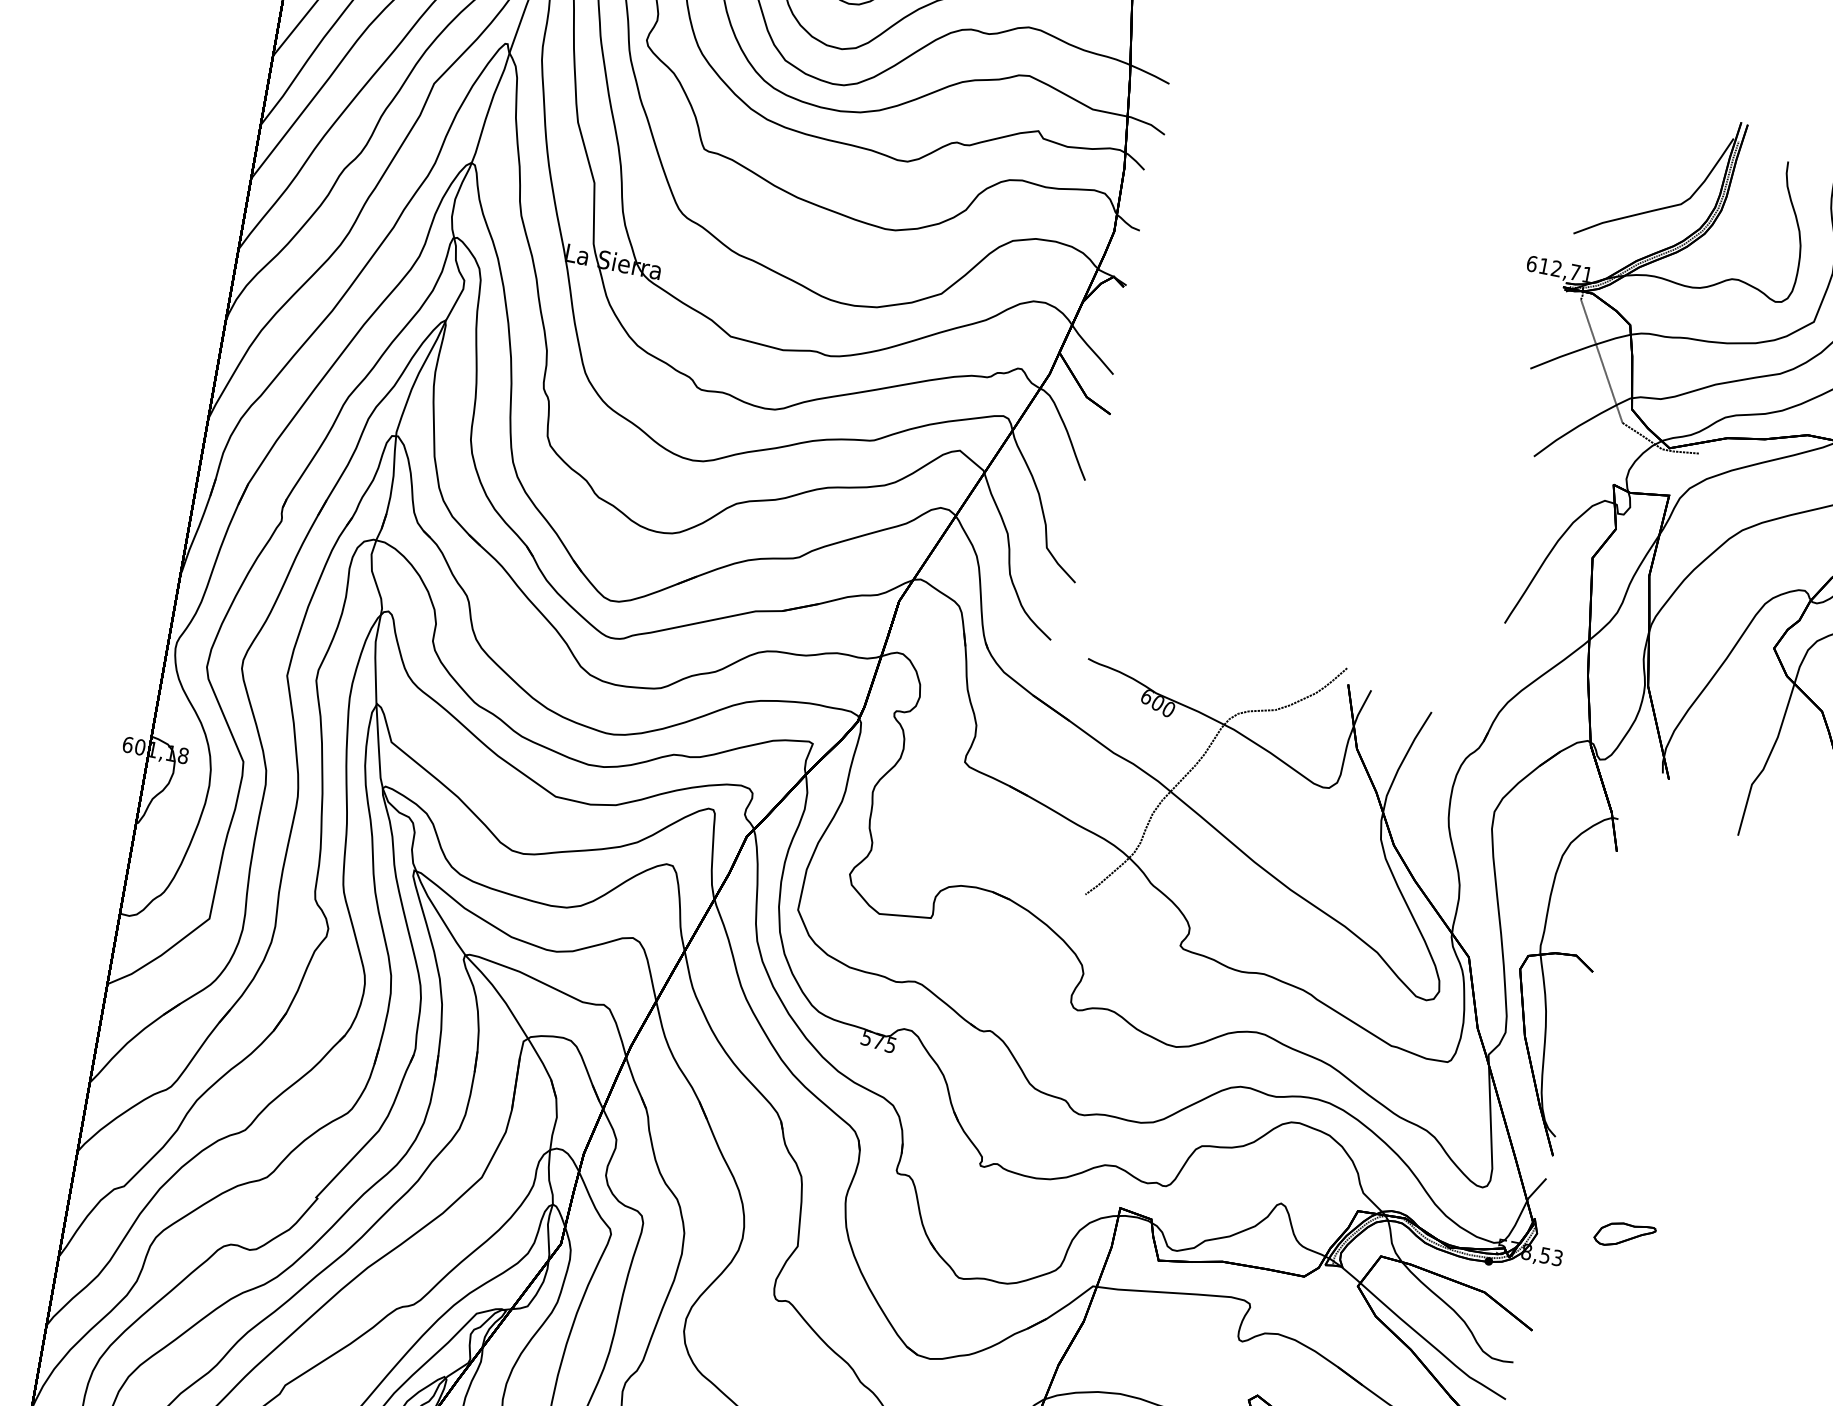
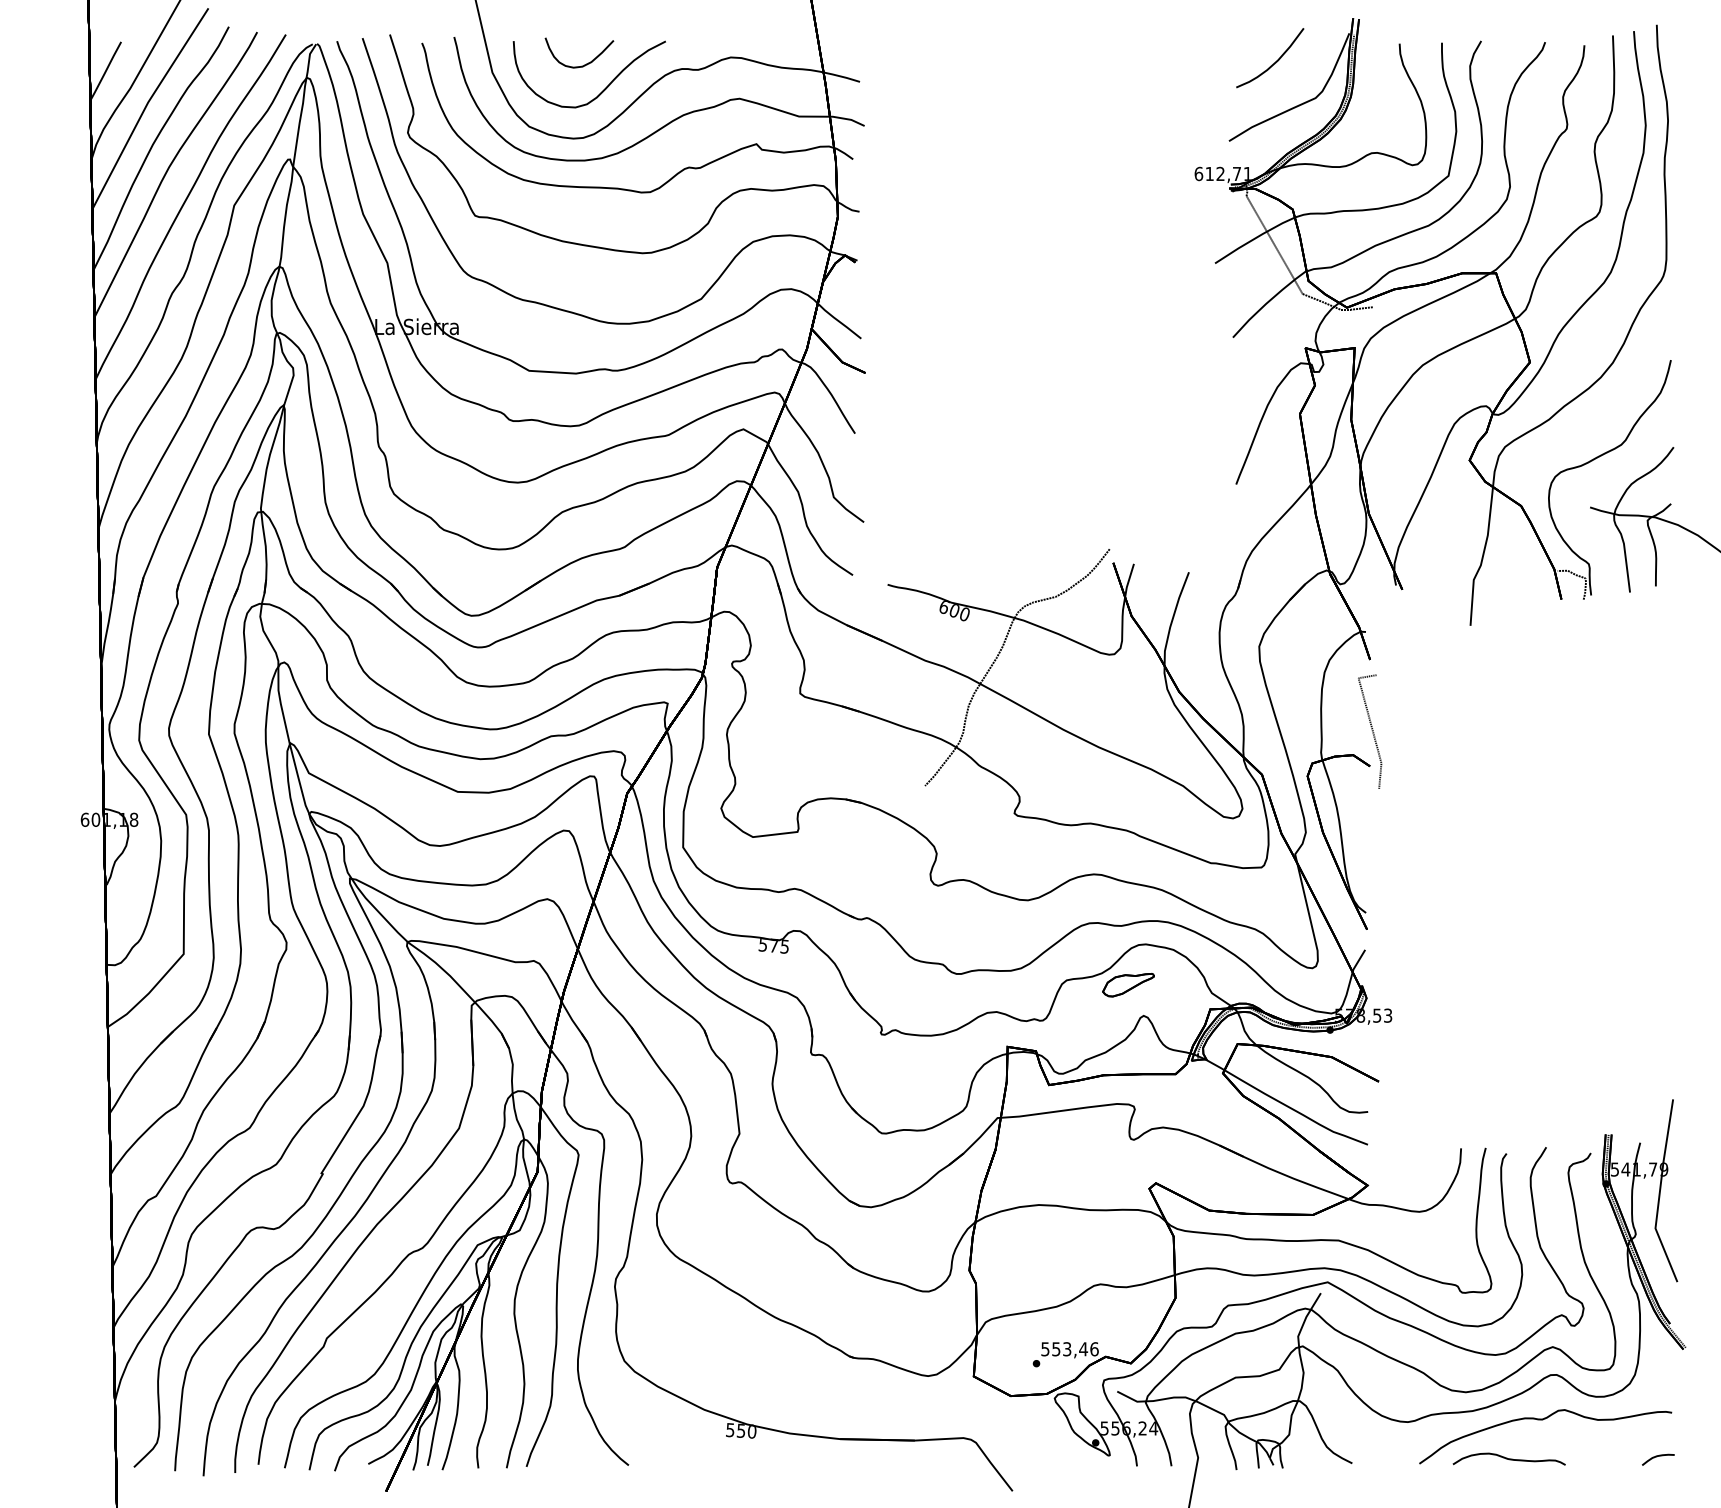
part: (1638, 149) -> (1270, 58), added
line: (1602, 931) -> (1371, 730), added
part: (1624, 1235) -> (1128, 985), moved

